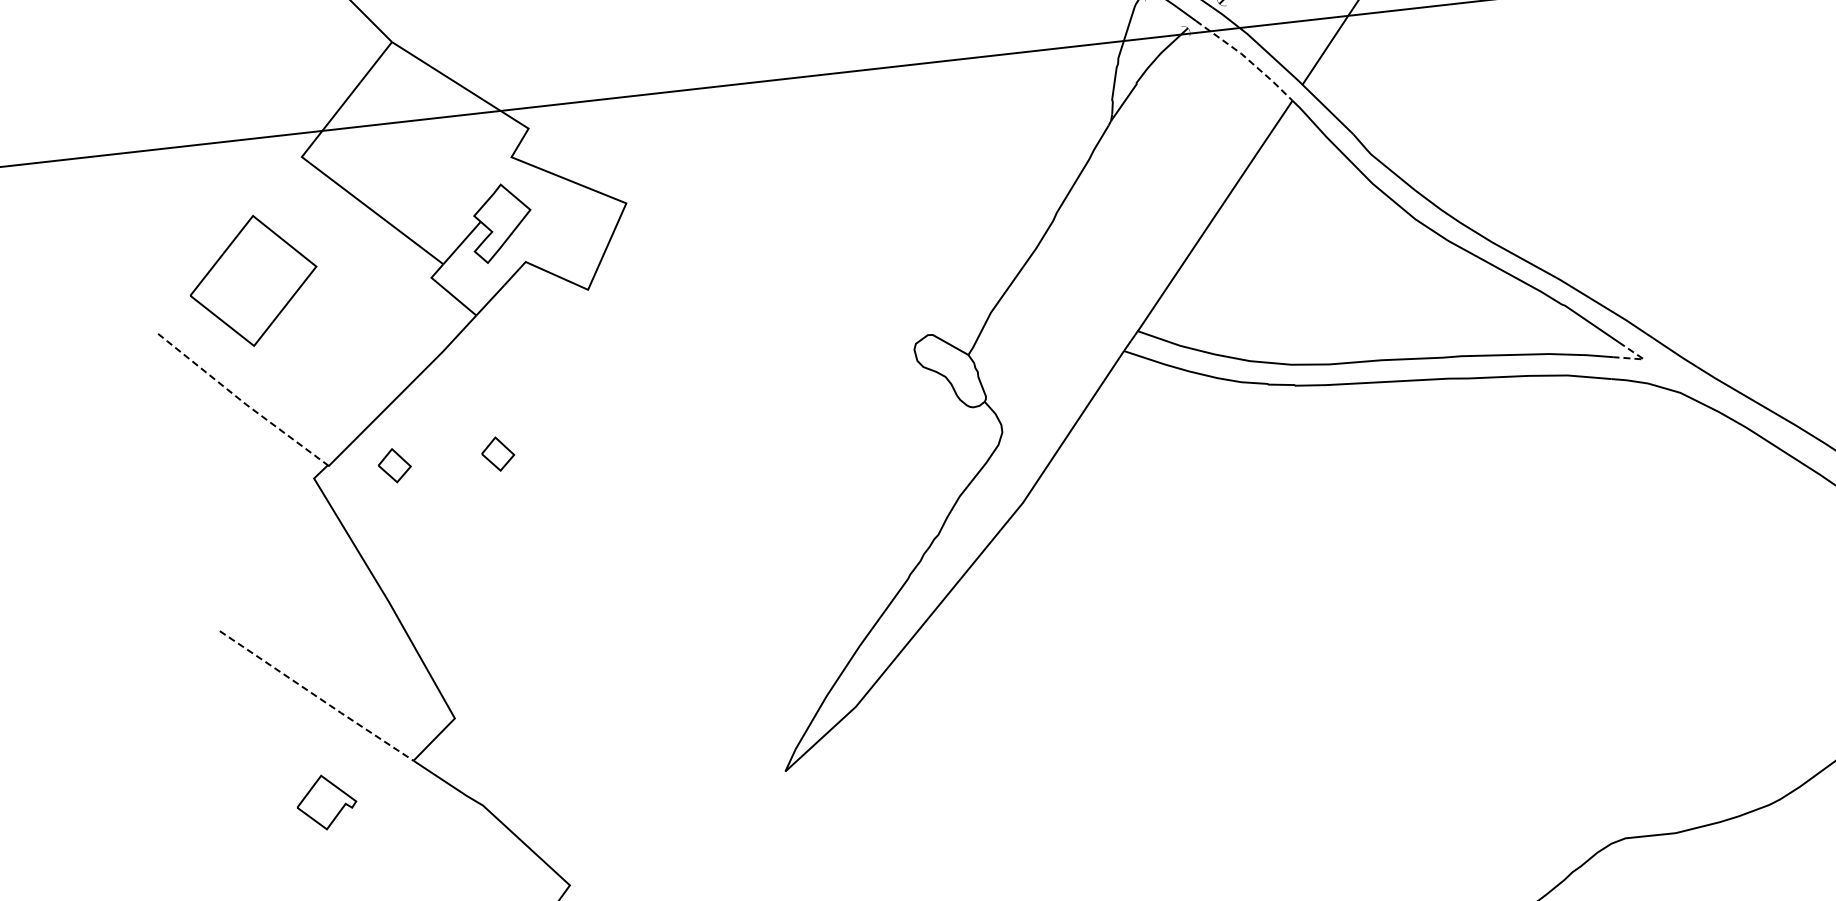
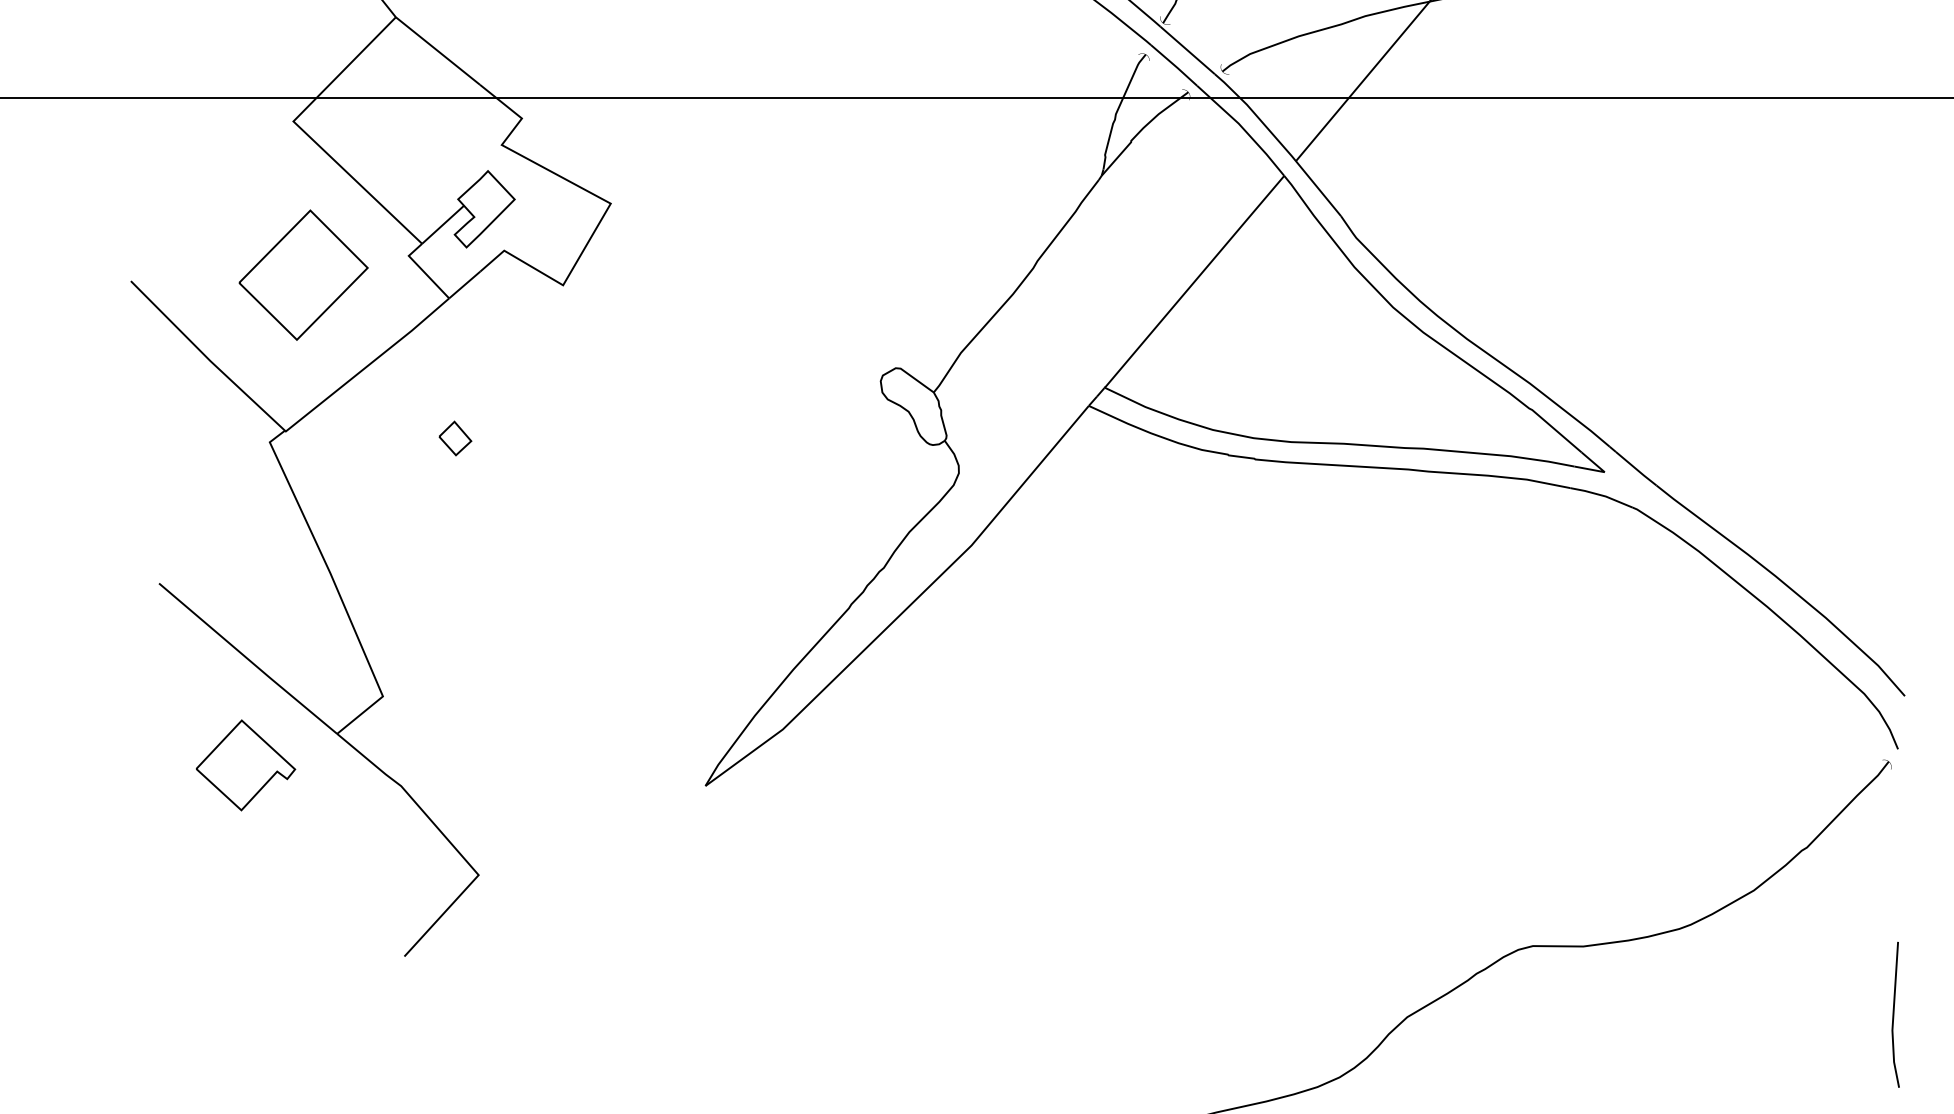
line: (1246, 58) -> (1243, 128), dashed -> solid
part: (253, 280) -> (303, 274), moved
line: (1643, 359) -> (1604, 472), dashed -> solid
line: (241, 401) -> (206, 357), dashed -> solid
part: (394, 465) -> (351, 438), removed
line: (317, 696) -> (248, 659), dashed -> solid
part: (326, 802) -> (246, 765), size x1.67

